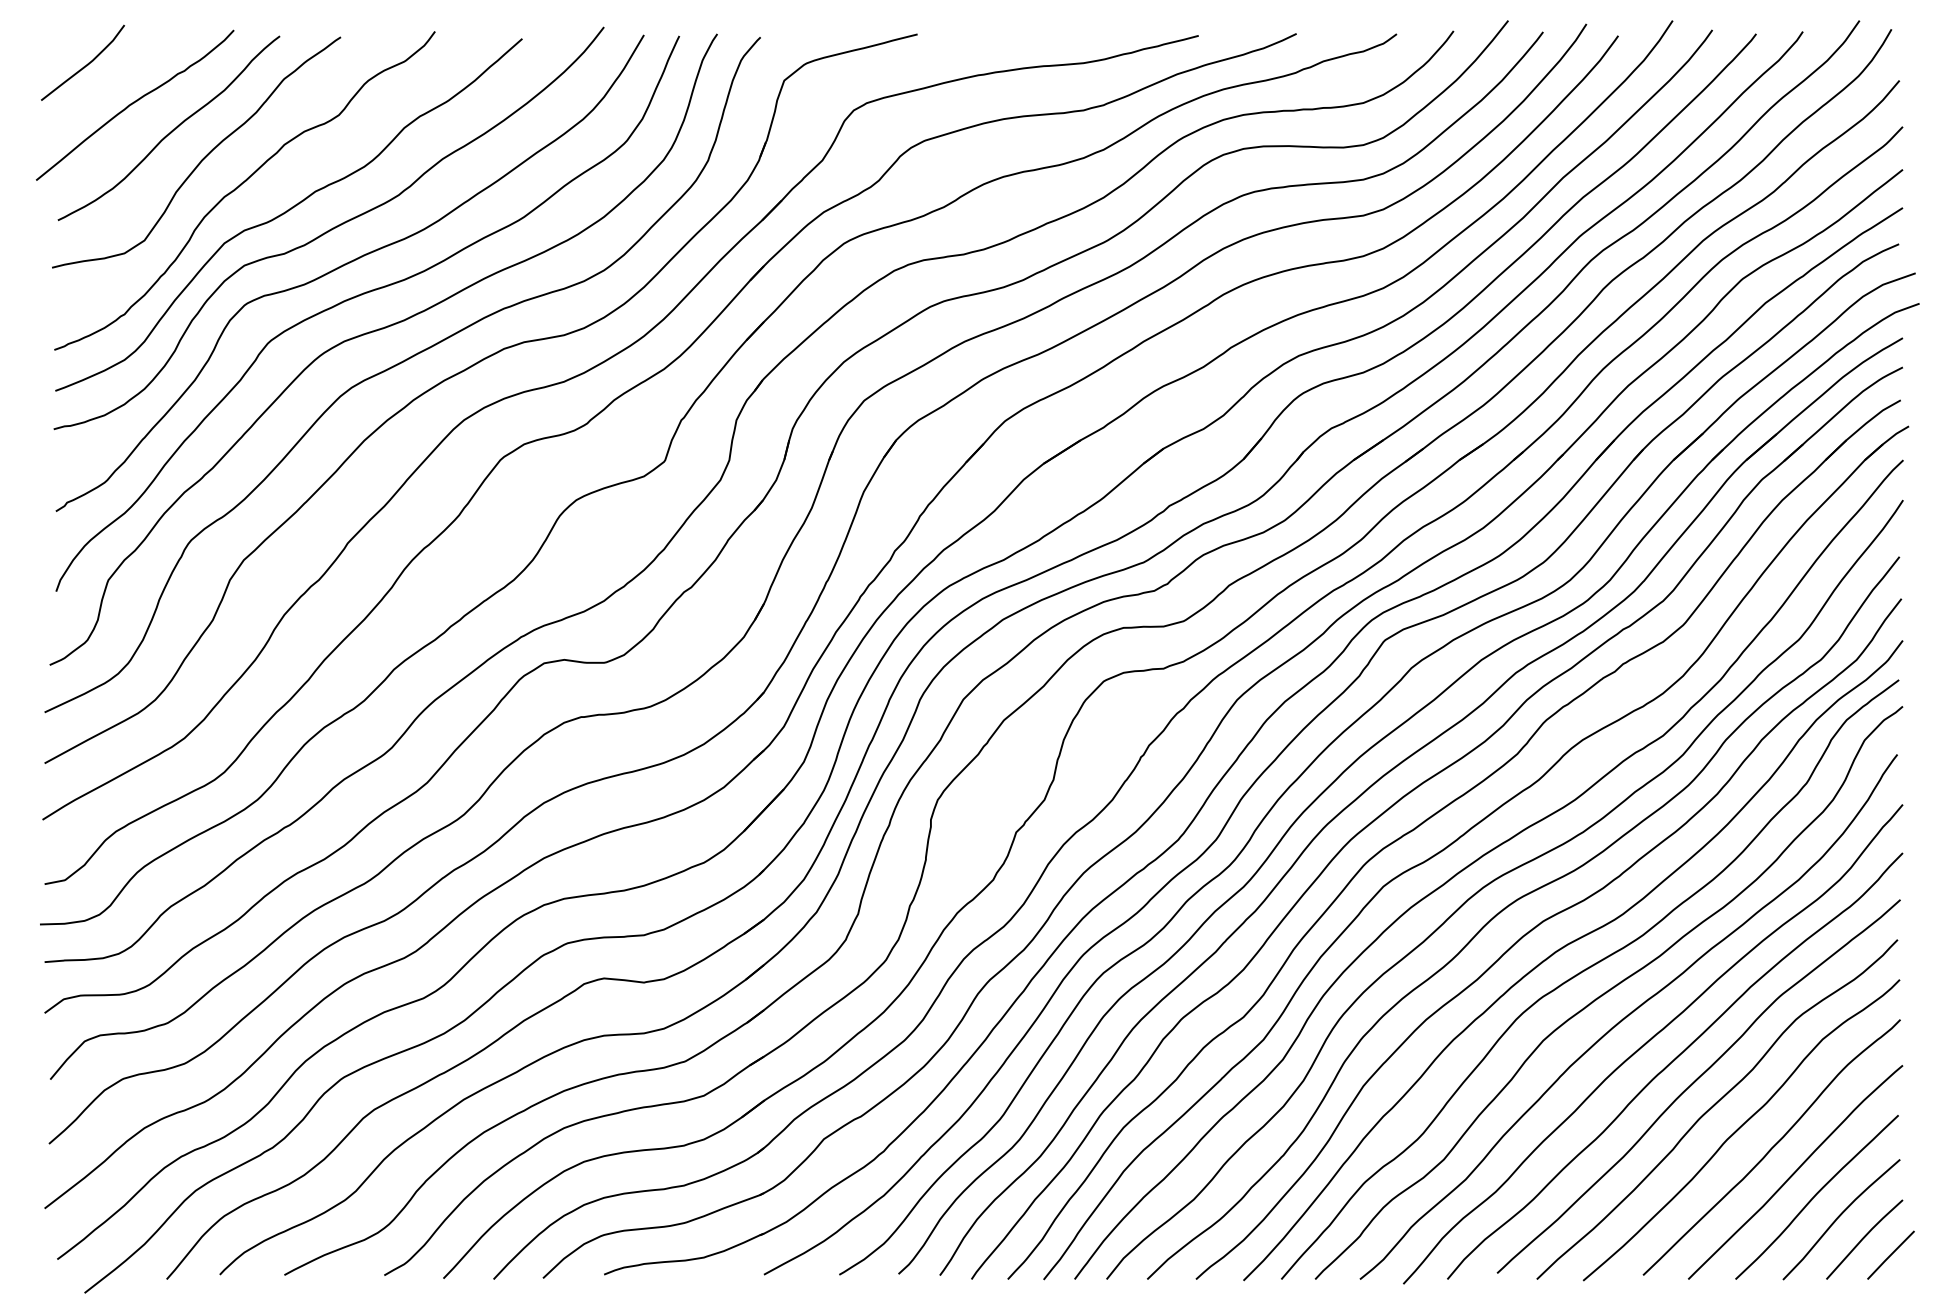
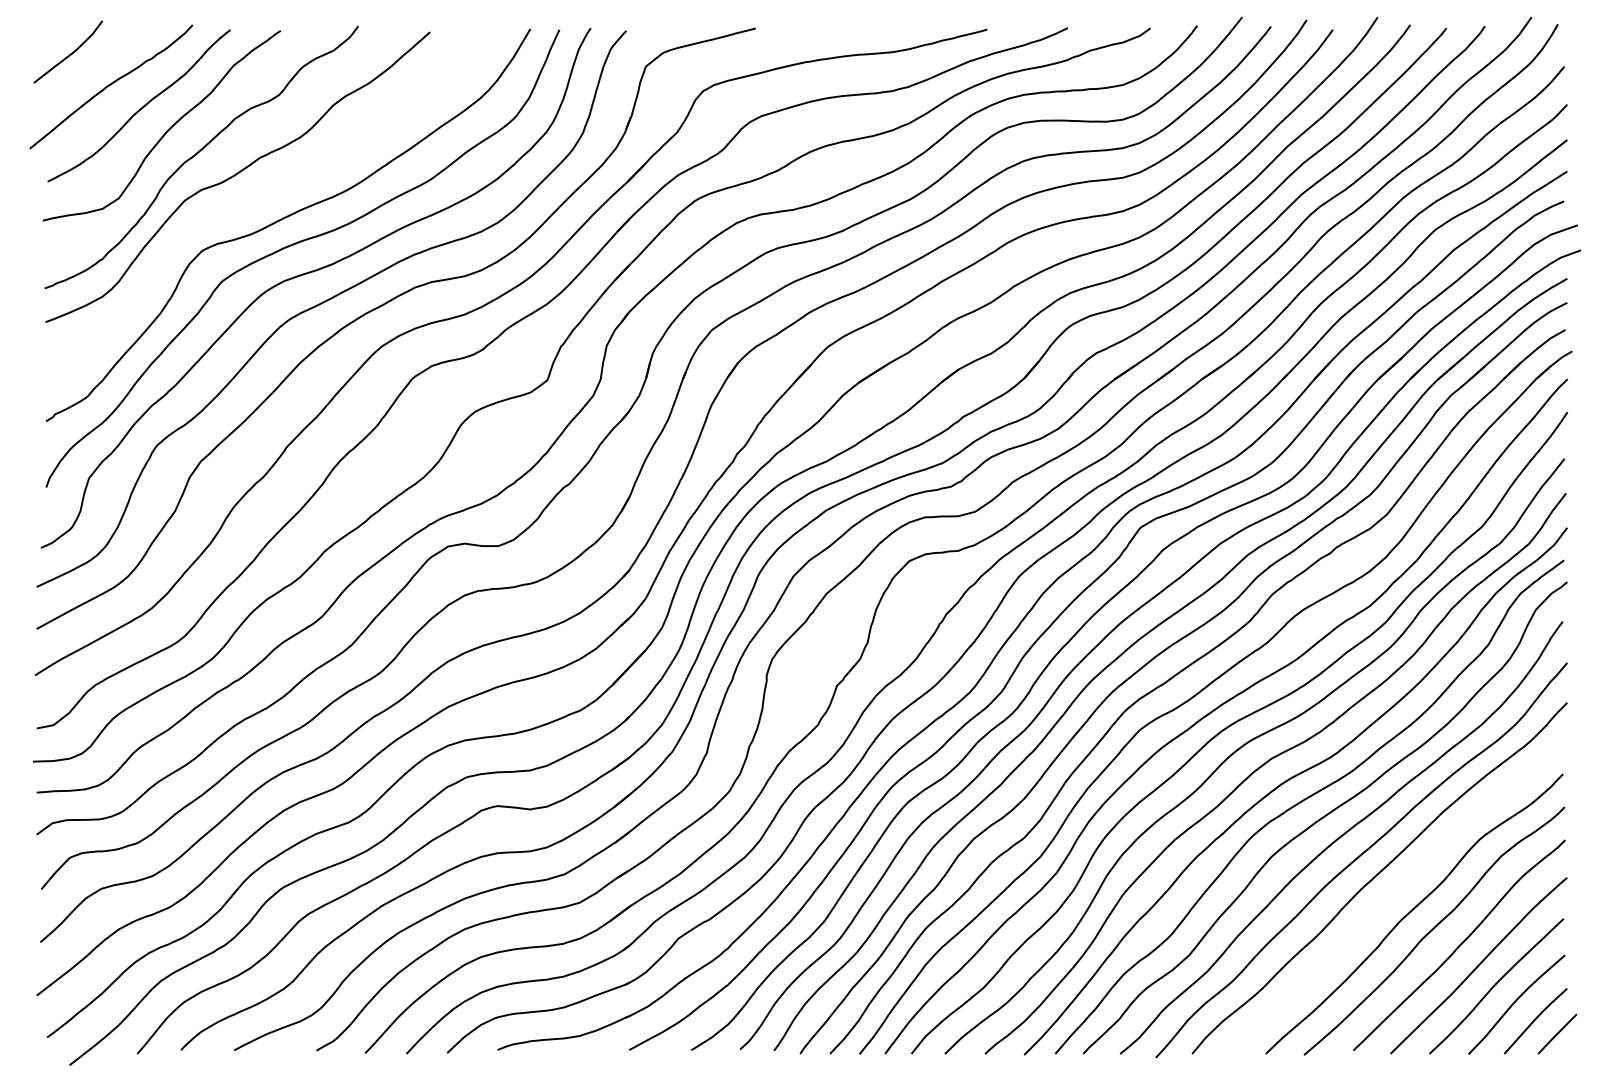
curve: (328, 229) -> (270, 189), removed
curve: (1695, 1082) -> (1396, 891), removed

